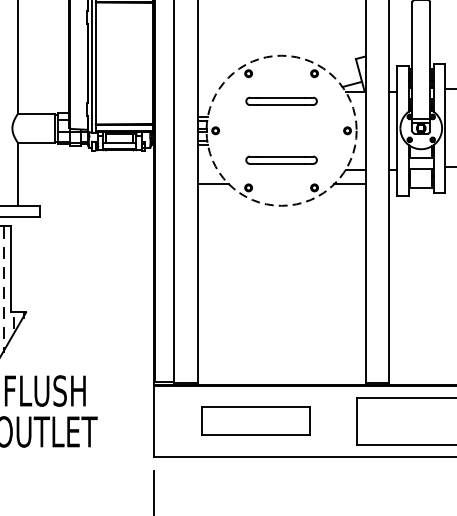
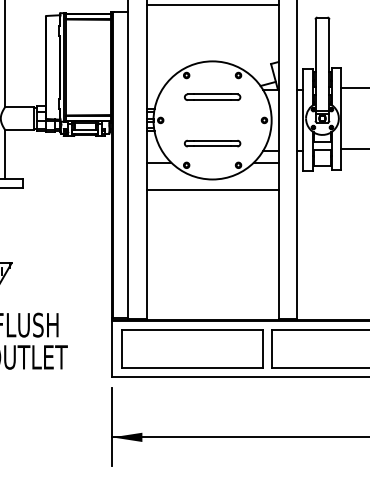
circle: (281, 130) -> (212, 120), dashed -> solid
line: (281, 219) -> (212, 190), added
part: (256, 420) -> (192, 348), size x1.67

